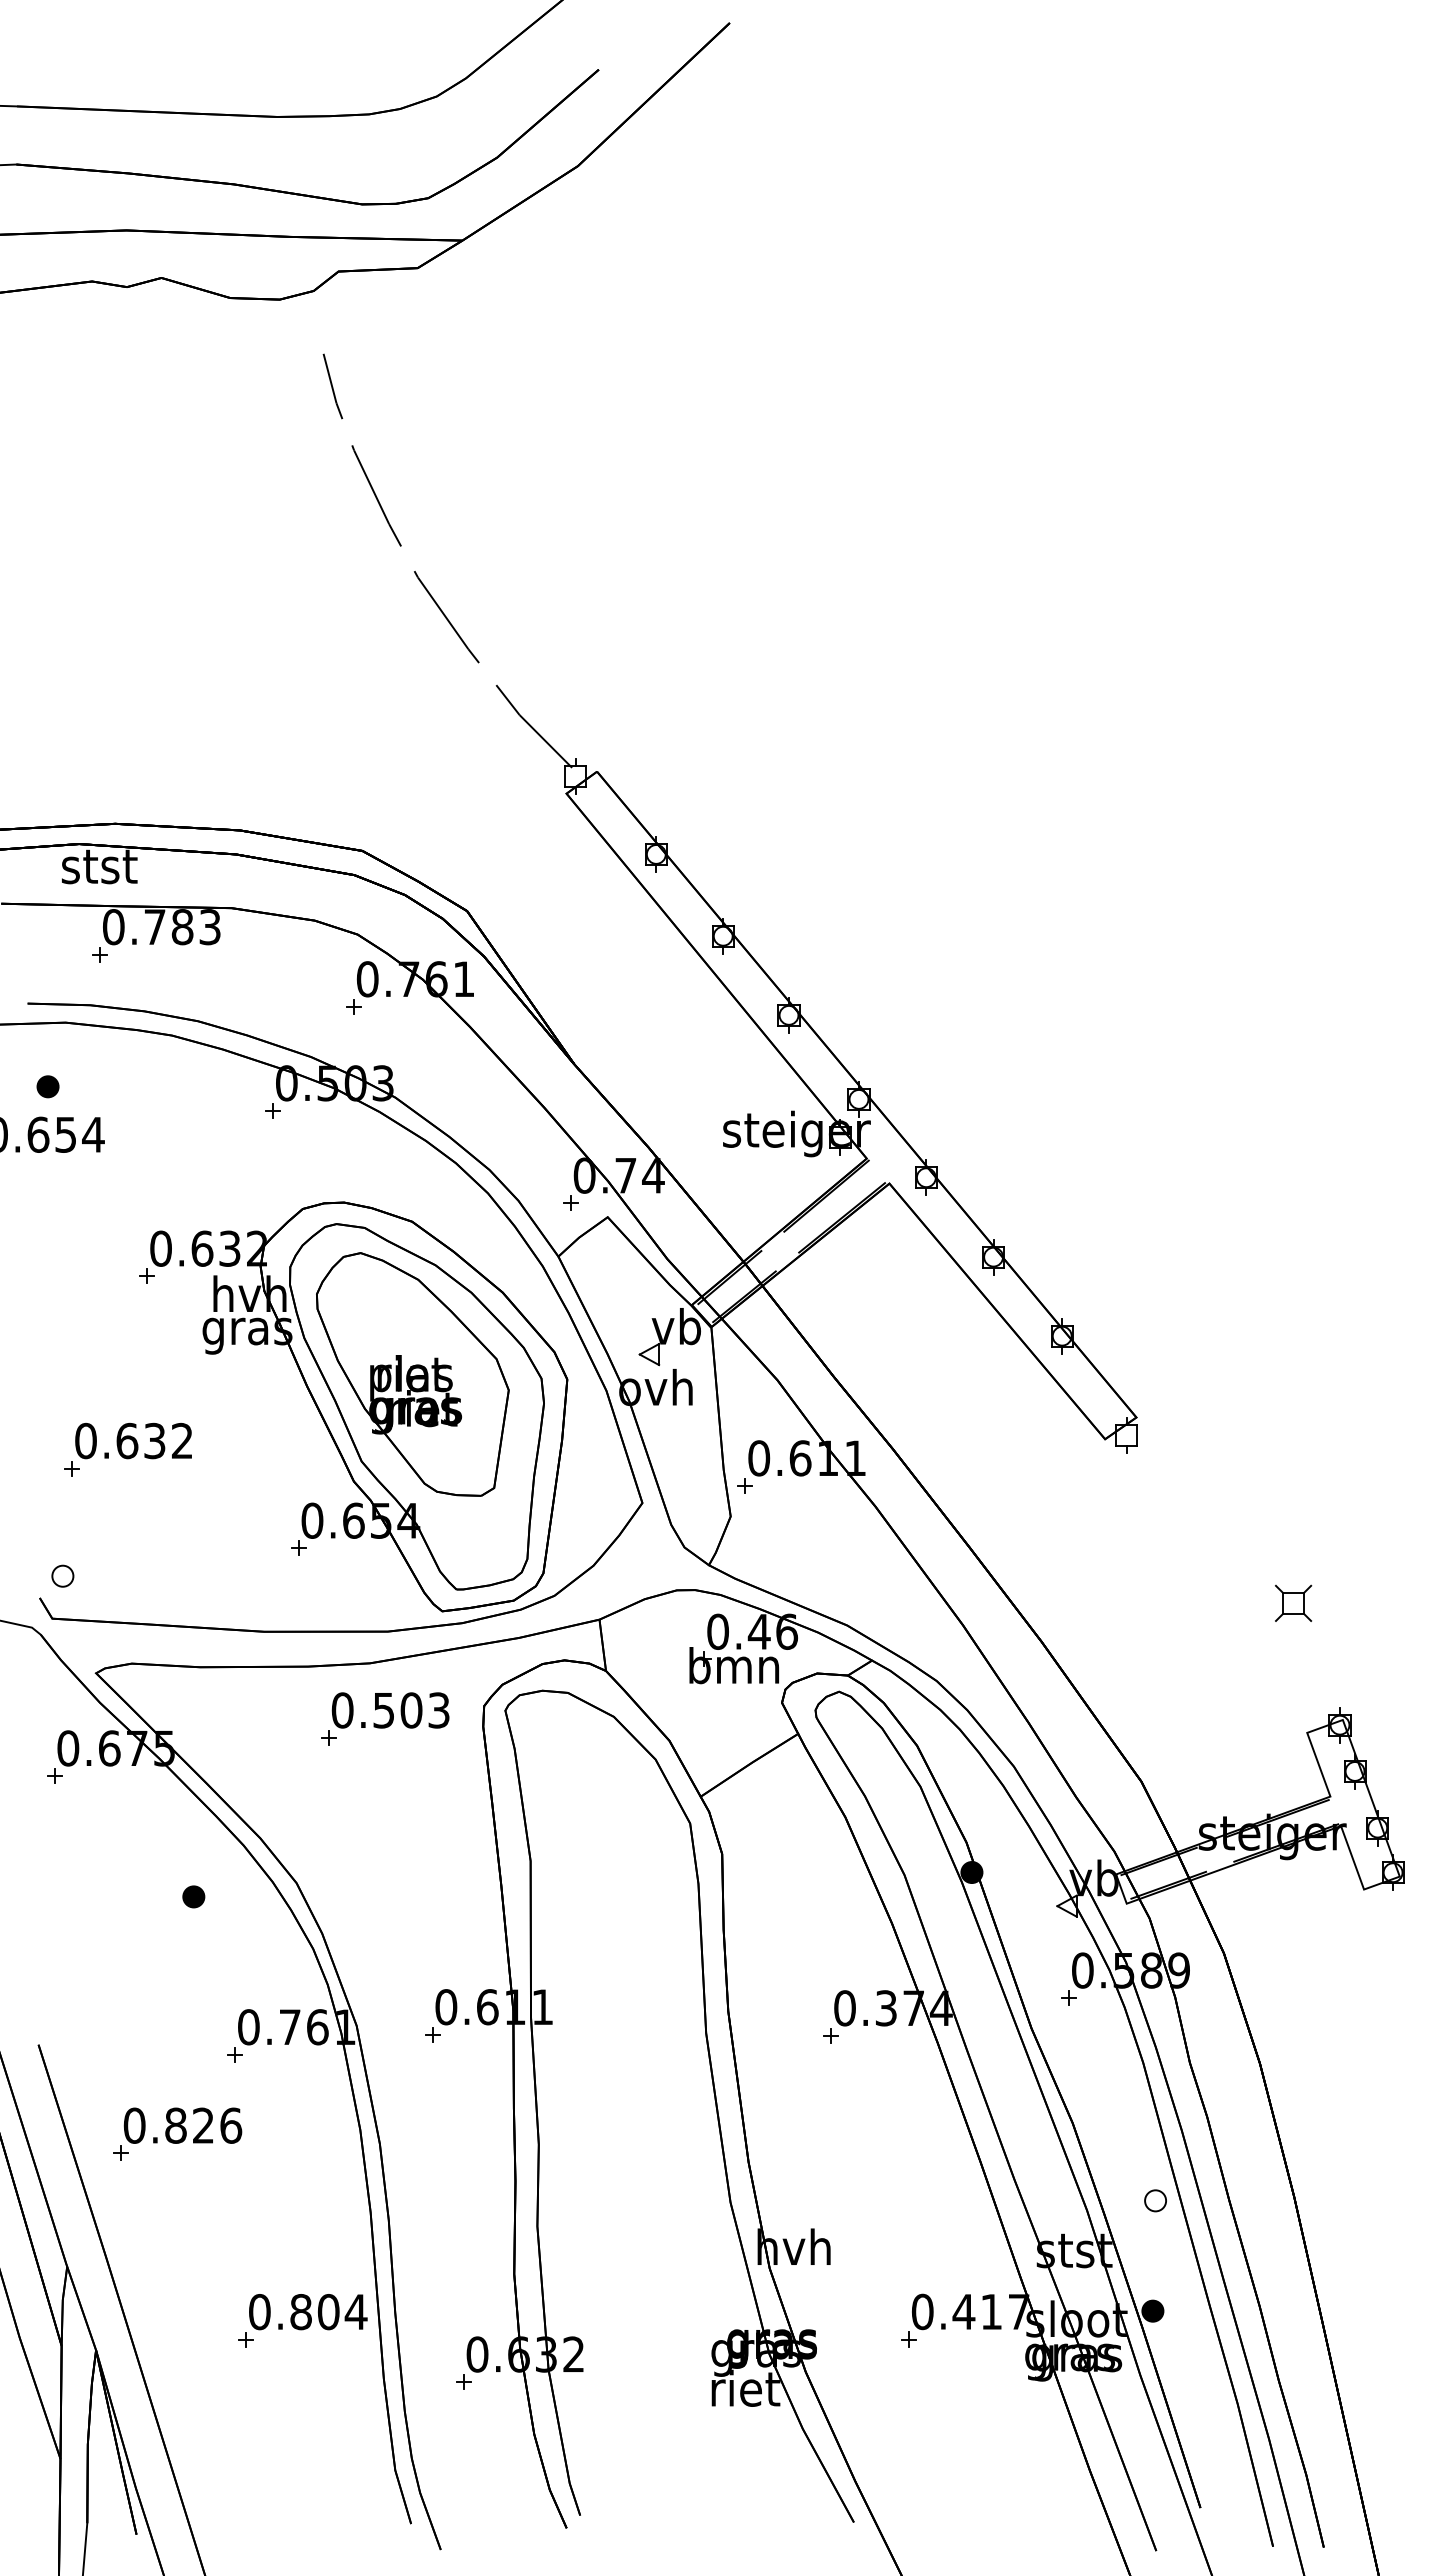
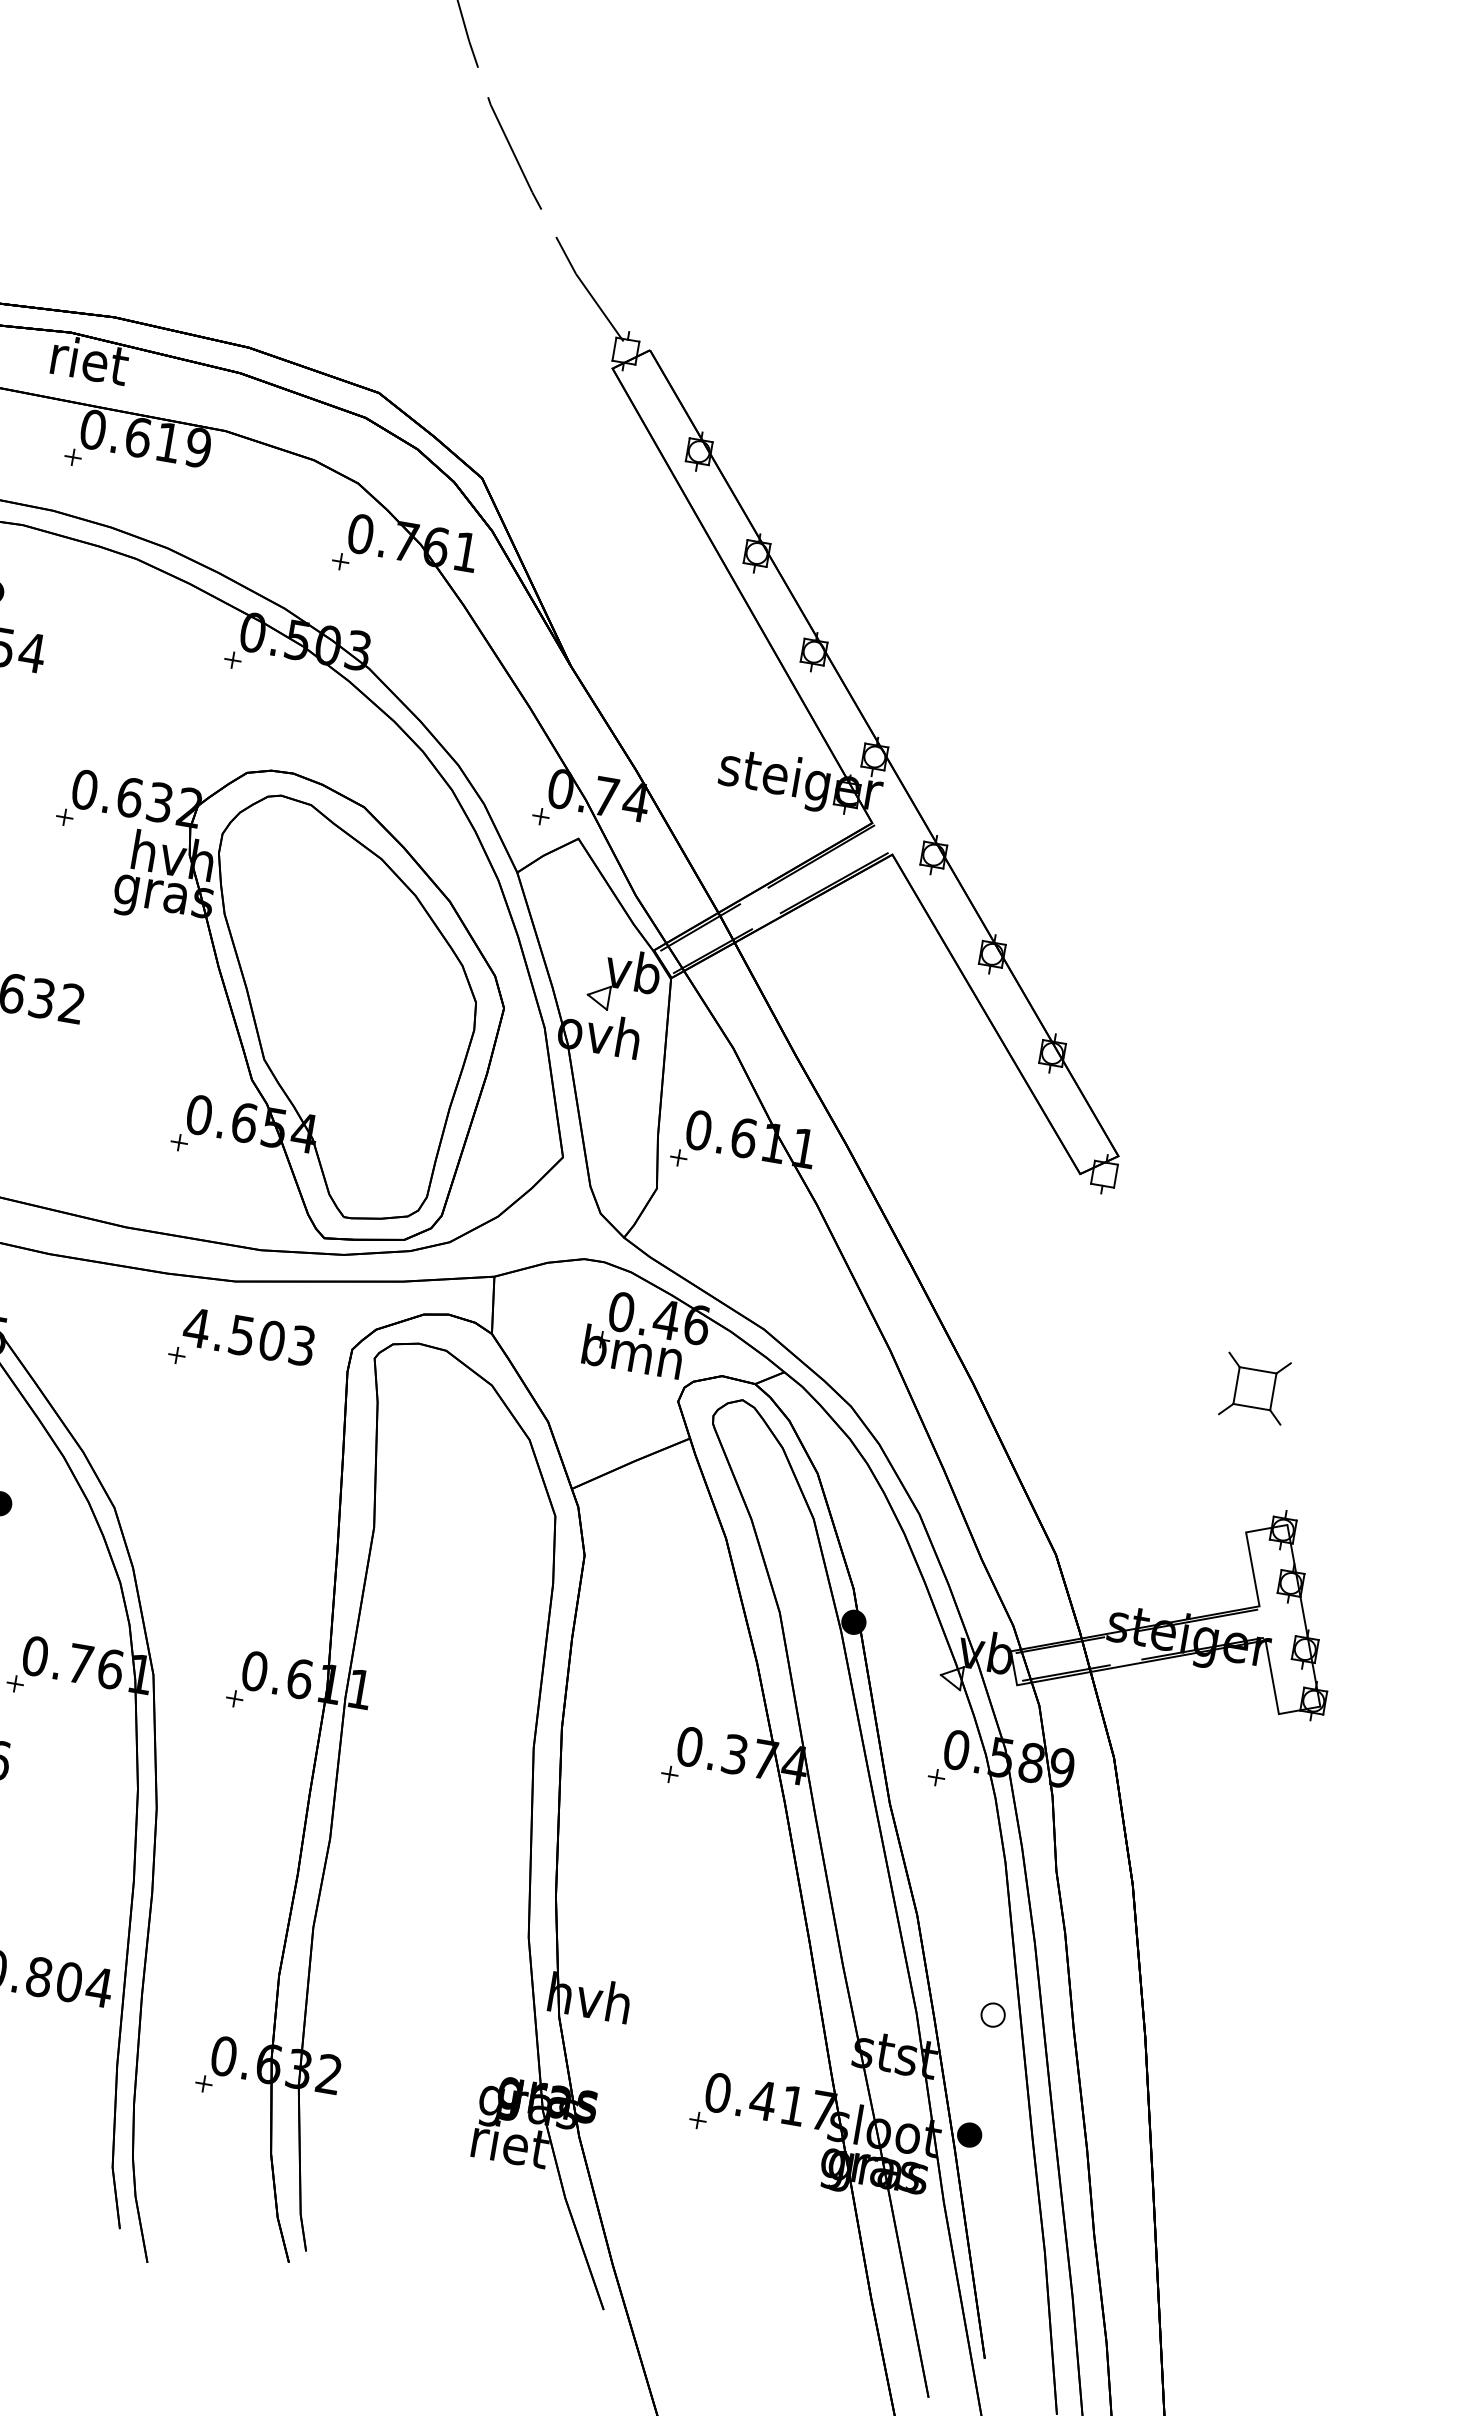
text: (99, 865) -> (89, 359), stst -> riet
text: (182, 927) -> (168, 443), 0.783 -> 0.619
part: (412, 1374) -> (335, 974), removed
part: (1293, 1602) -> (1255, 1387), size x1.6
text: (342, 1710) -> (196, 1327), 0.503 -> 4.503

